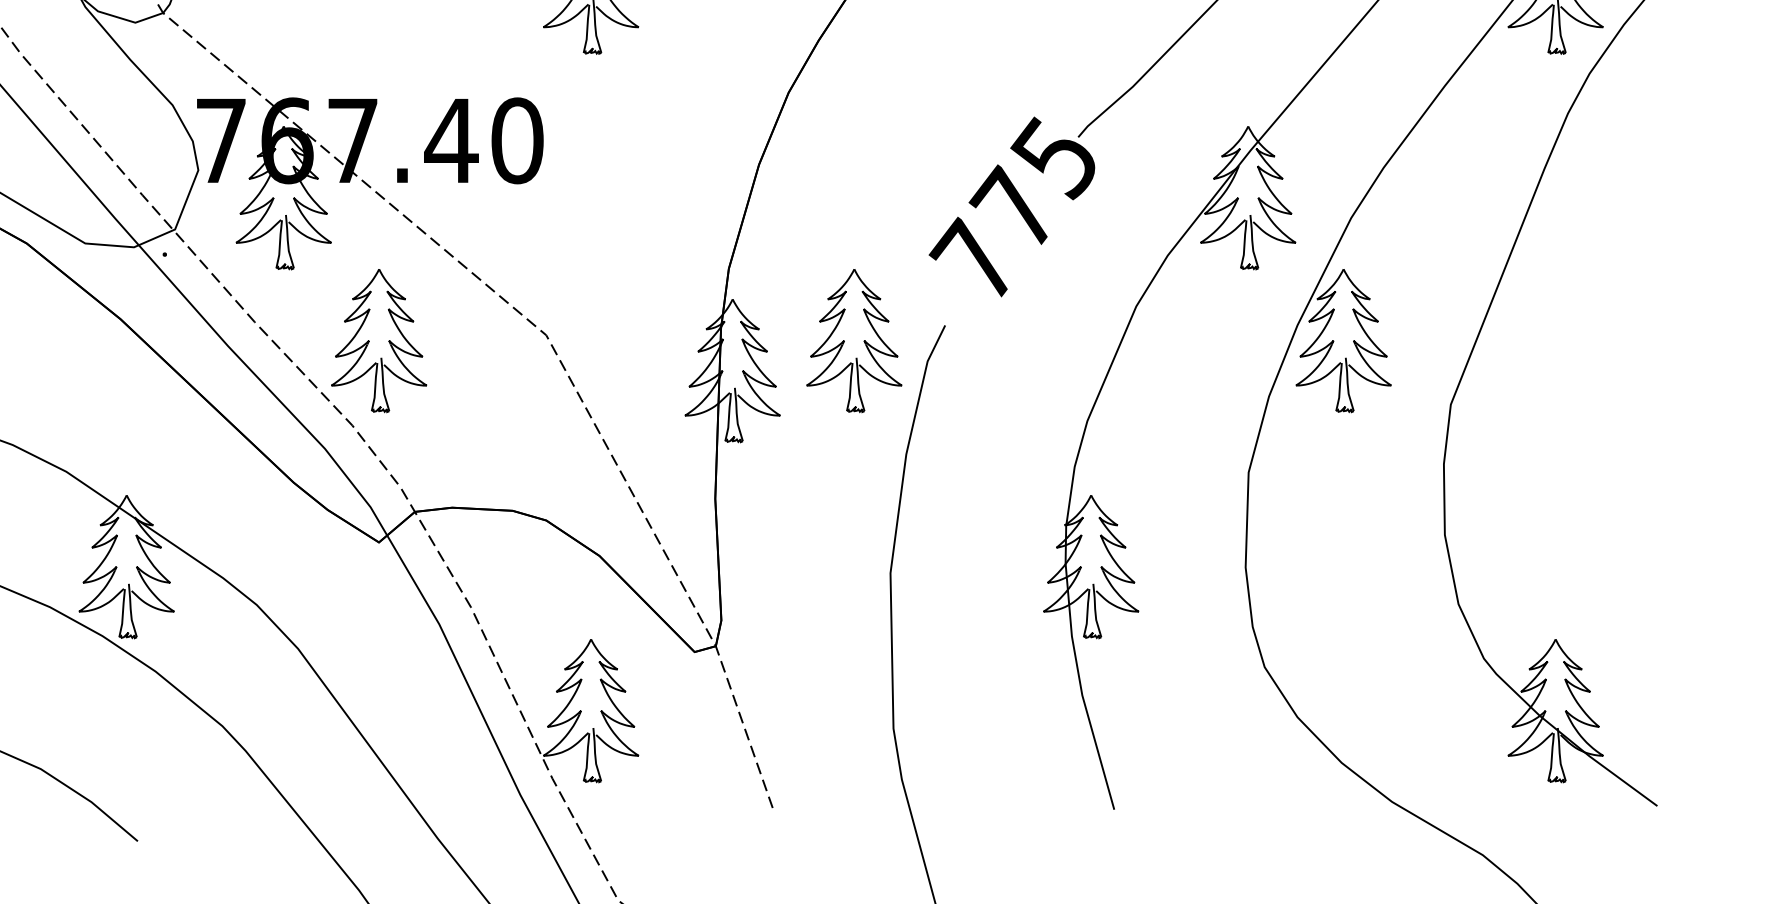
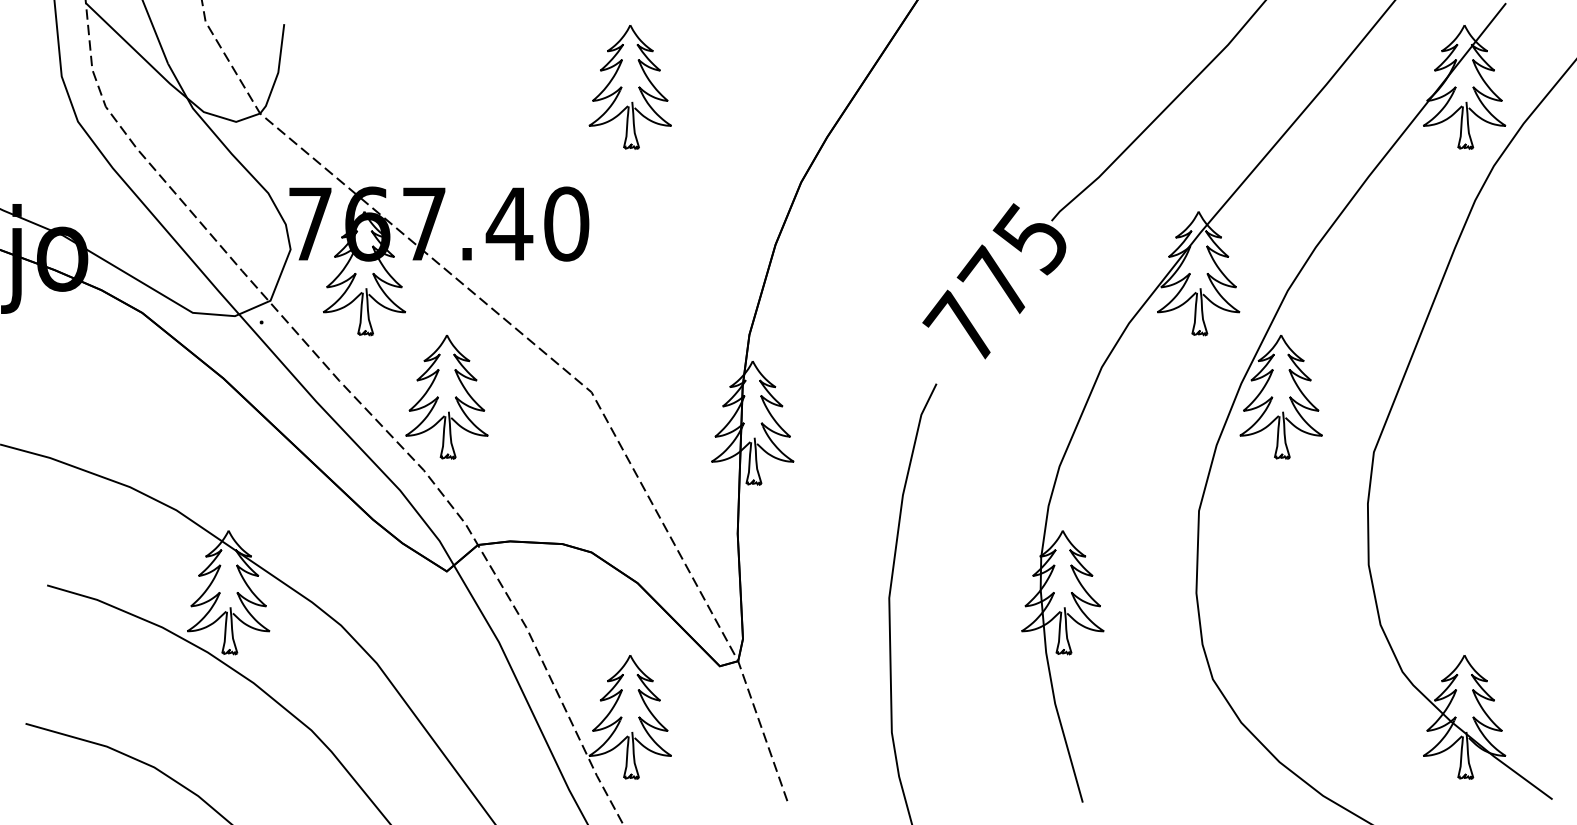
part: (853, 341) -> (857, 397), removed

